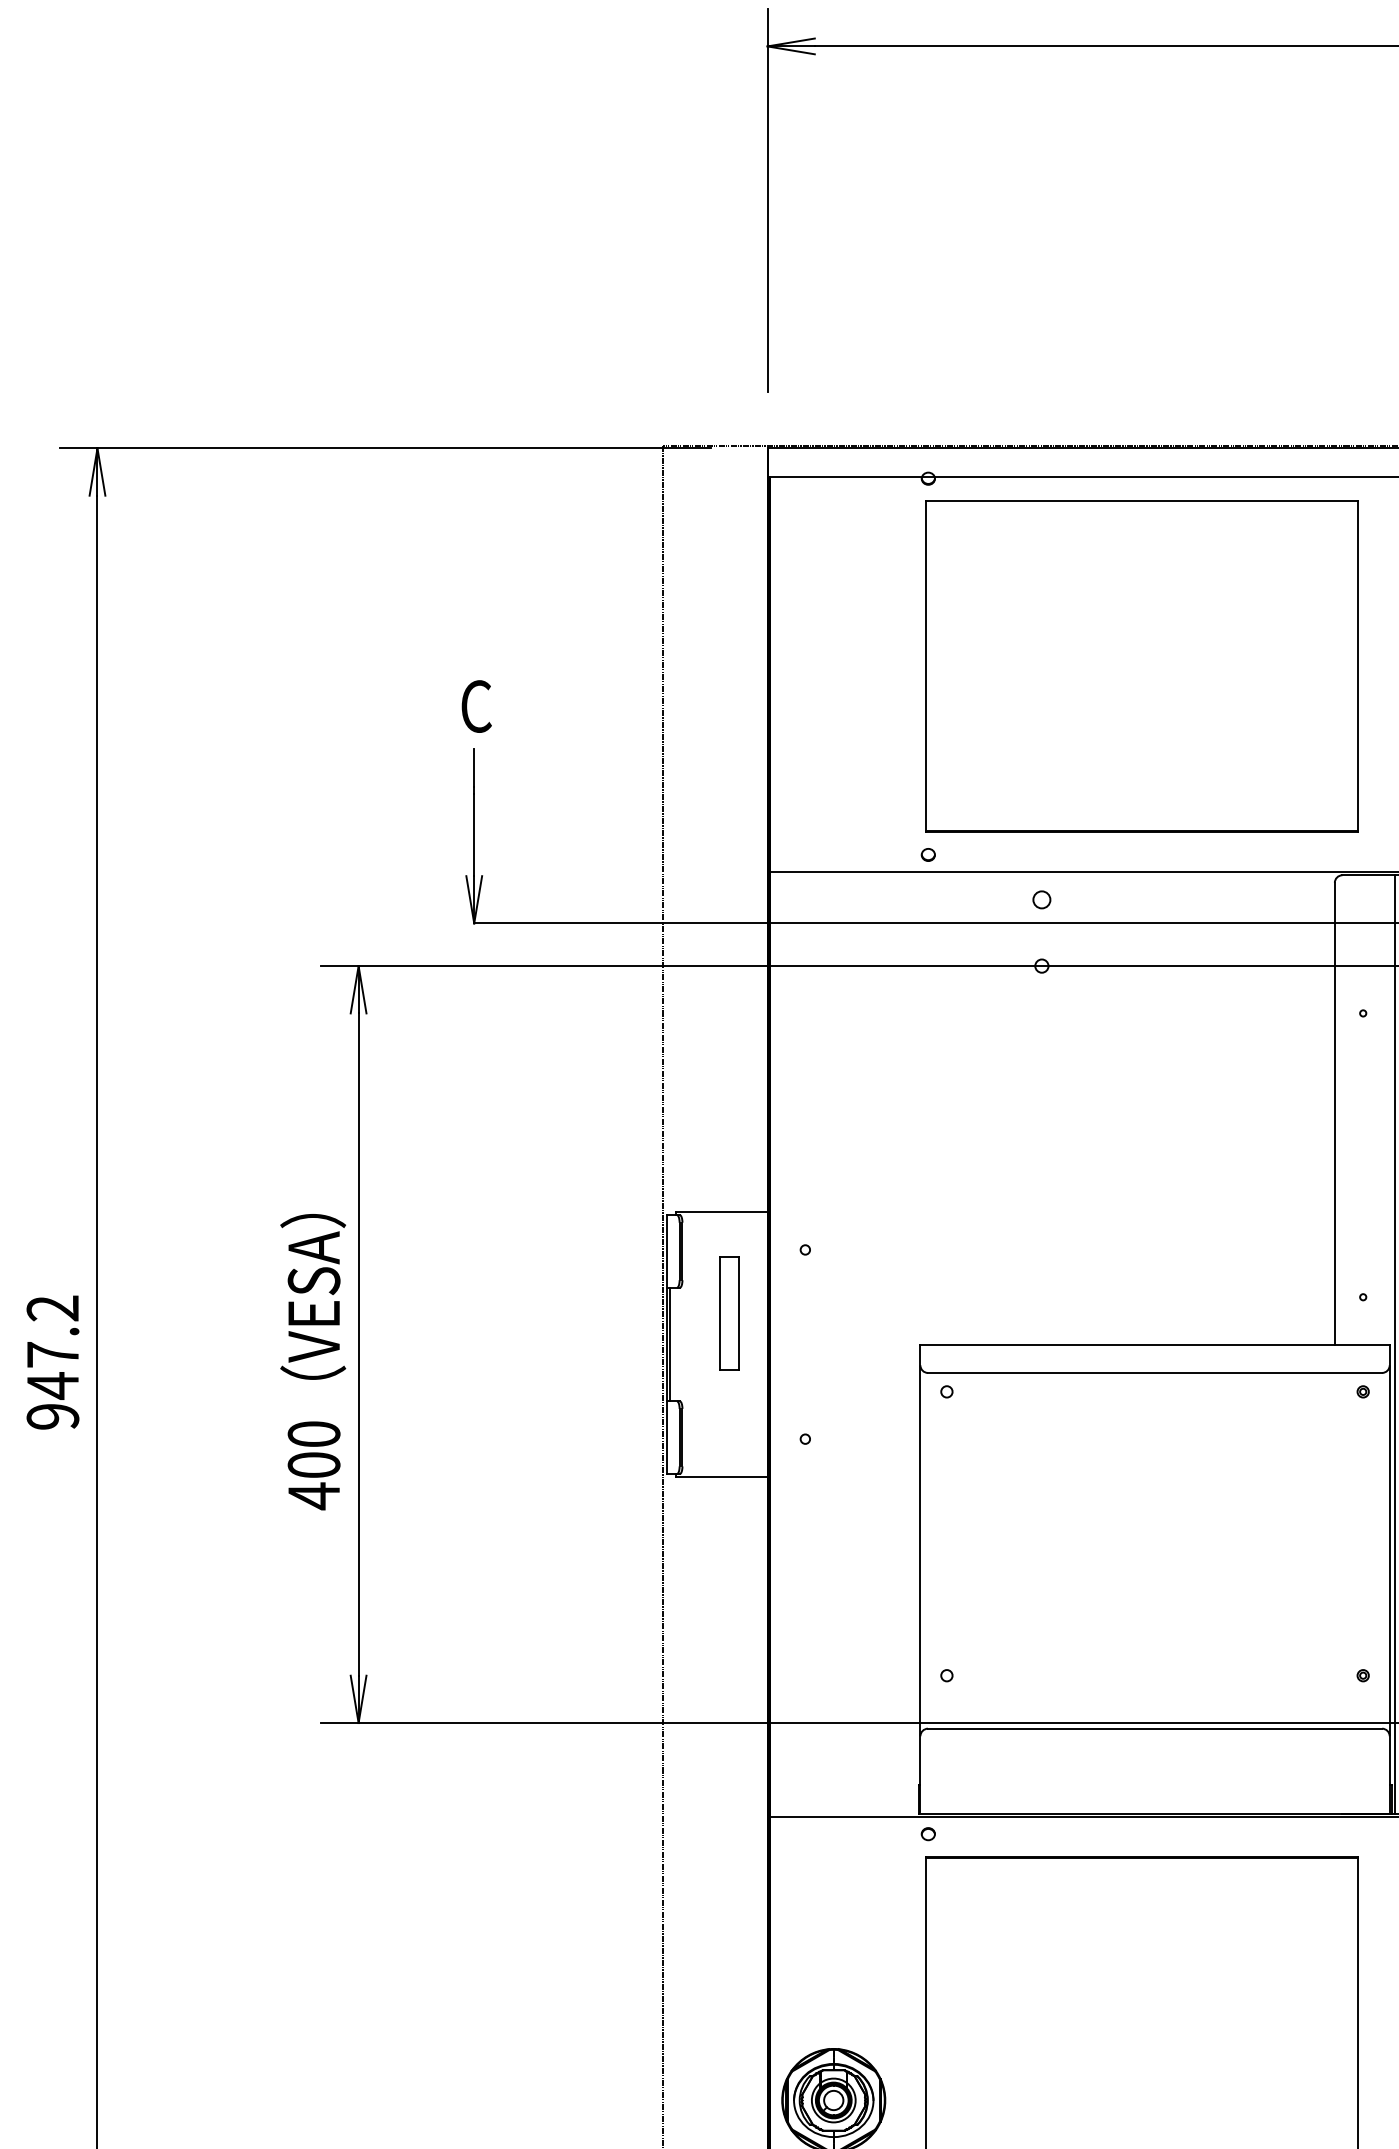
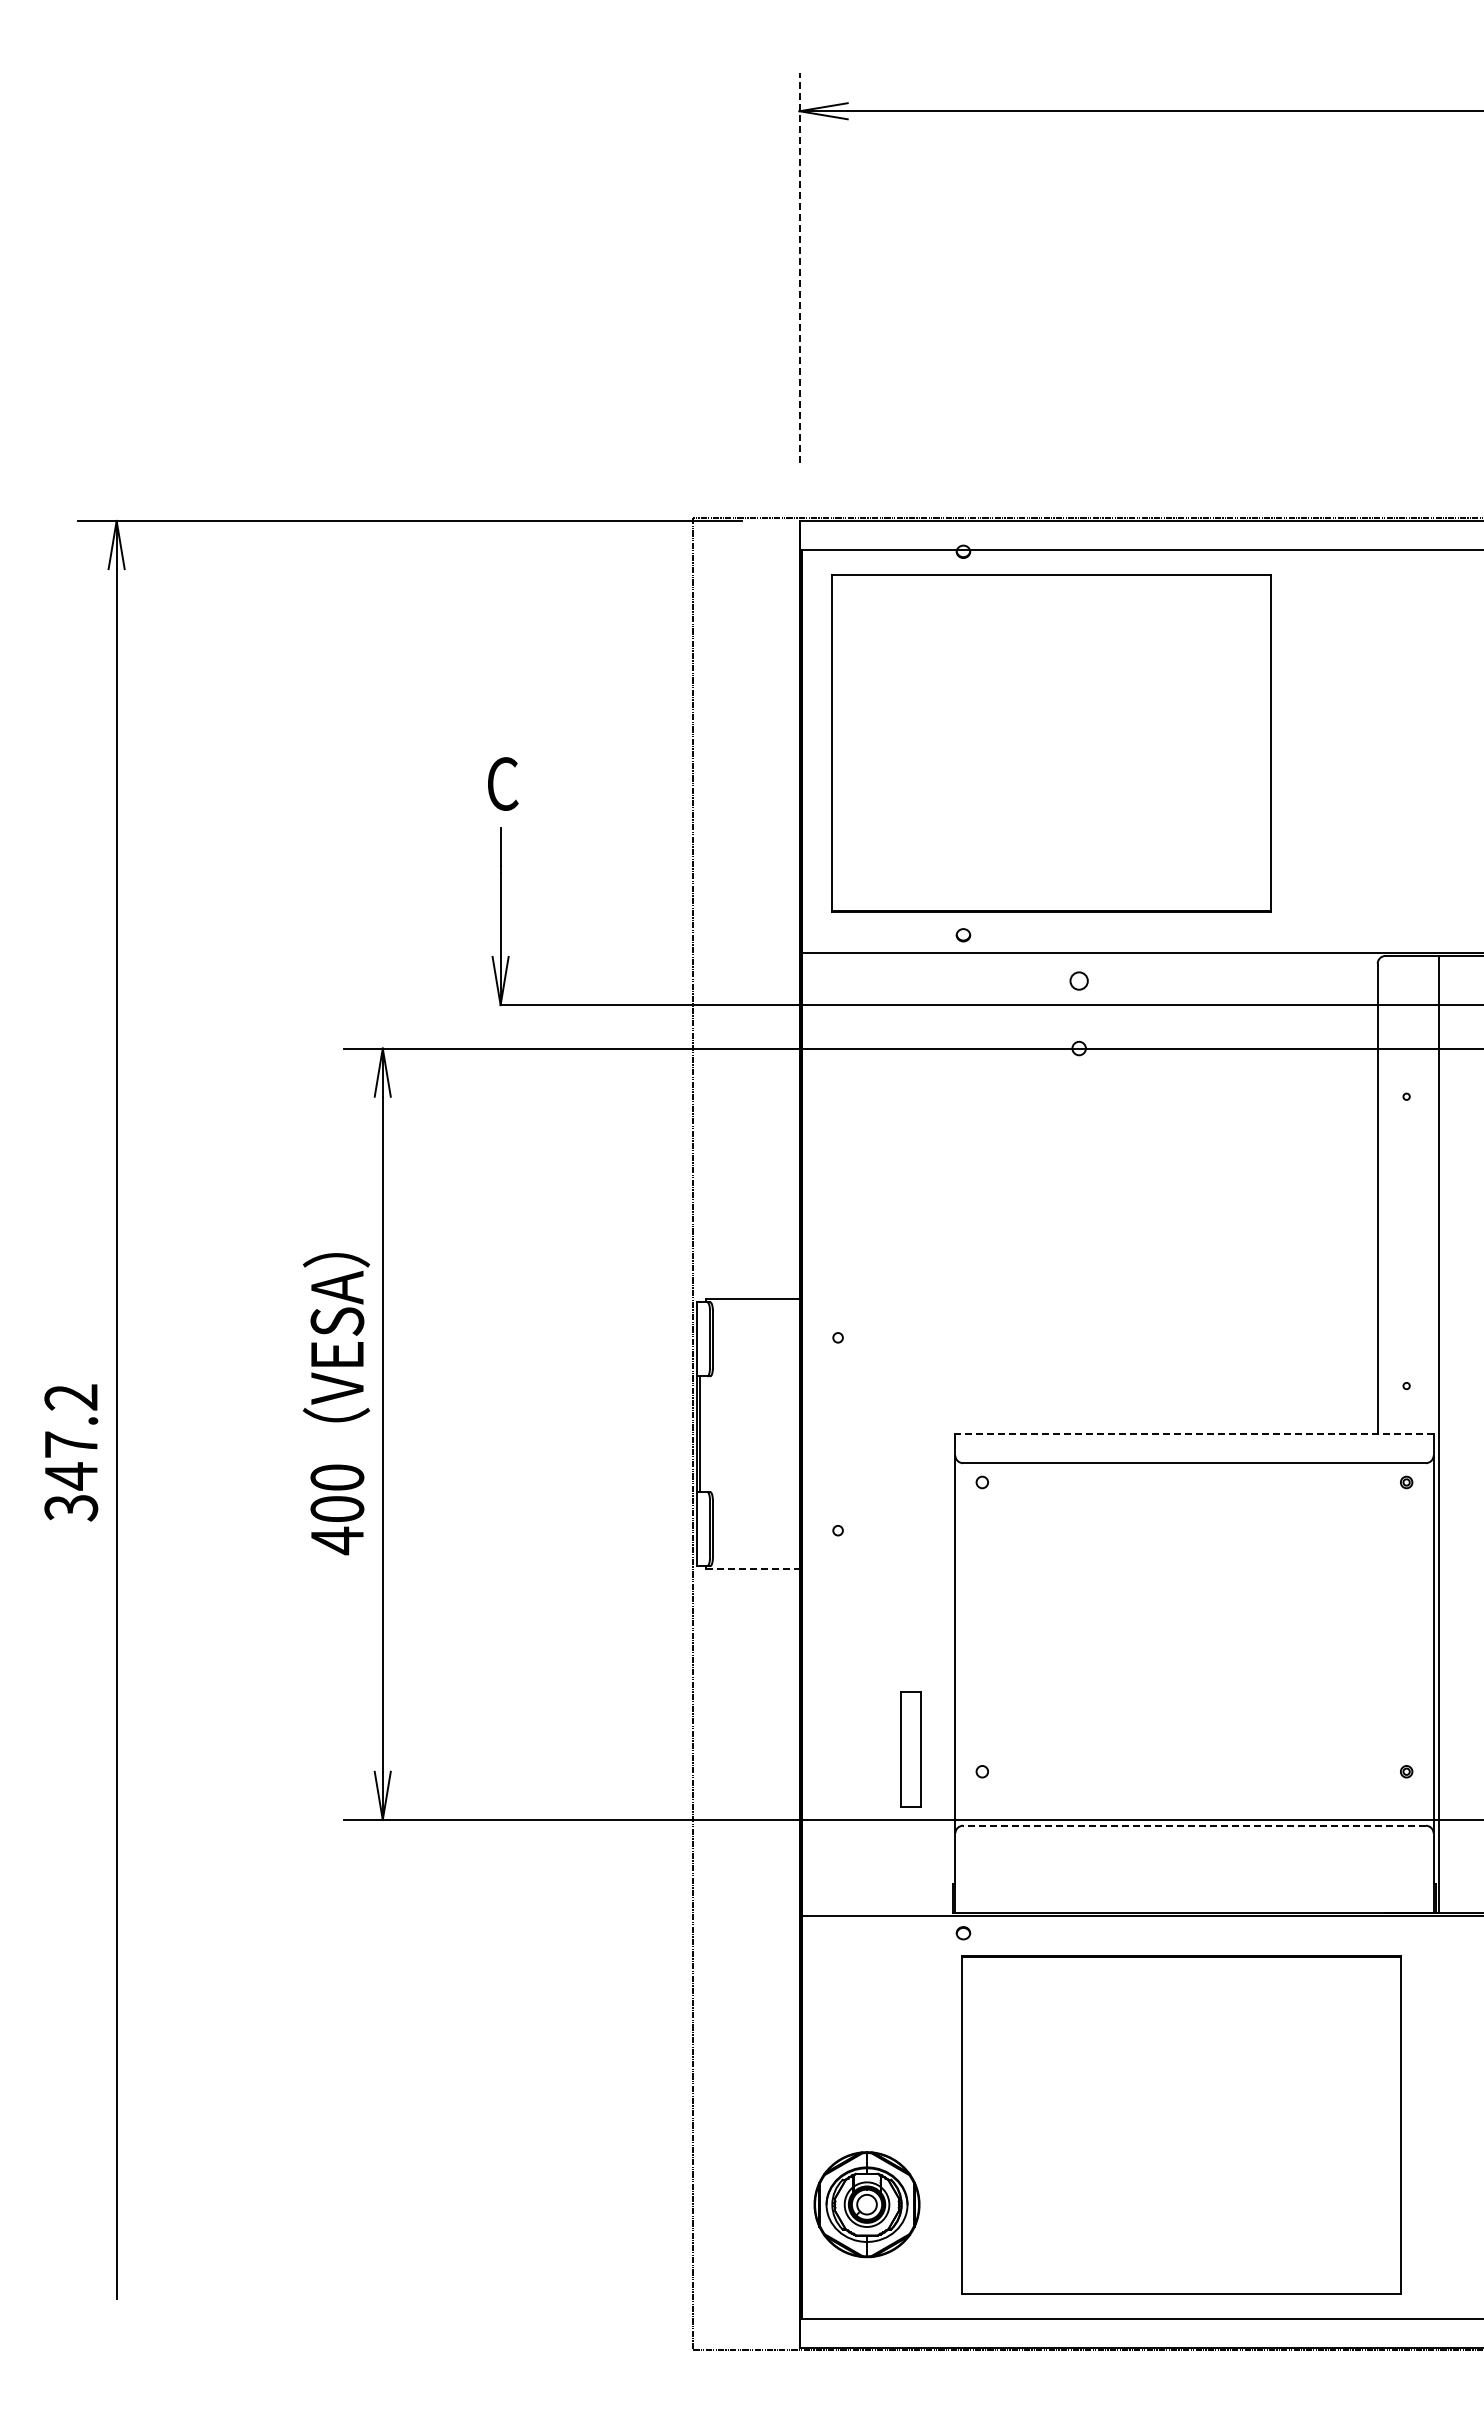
line: (767, 199) -> (799, 267), solid -> dashed
part: (1142, 666) -> (1051, 743), moved
part: (729, 1313) -> (910, 1749), moved
line: (1154, 1344) -> (1193, 1434), solid -> dashed
text: (313, 1362) -> (336, 1404), moved
text: (53, 1417) -> (71, 1508), 947.2 -> 347.2
line: (721, 1477) -> (752, 1569), solid -> dashed
line: (1154, 1728) -> (1193, 1825), solid -> dashed

